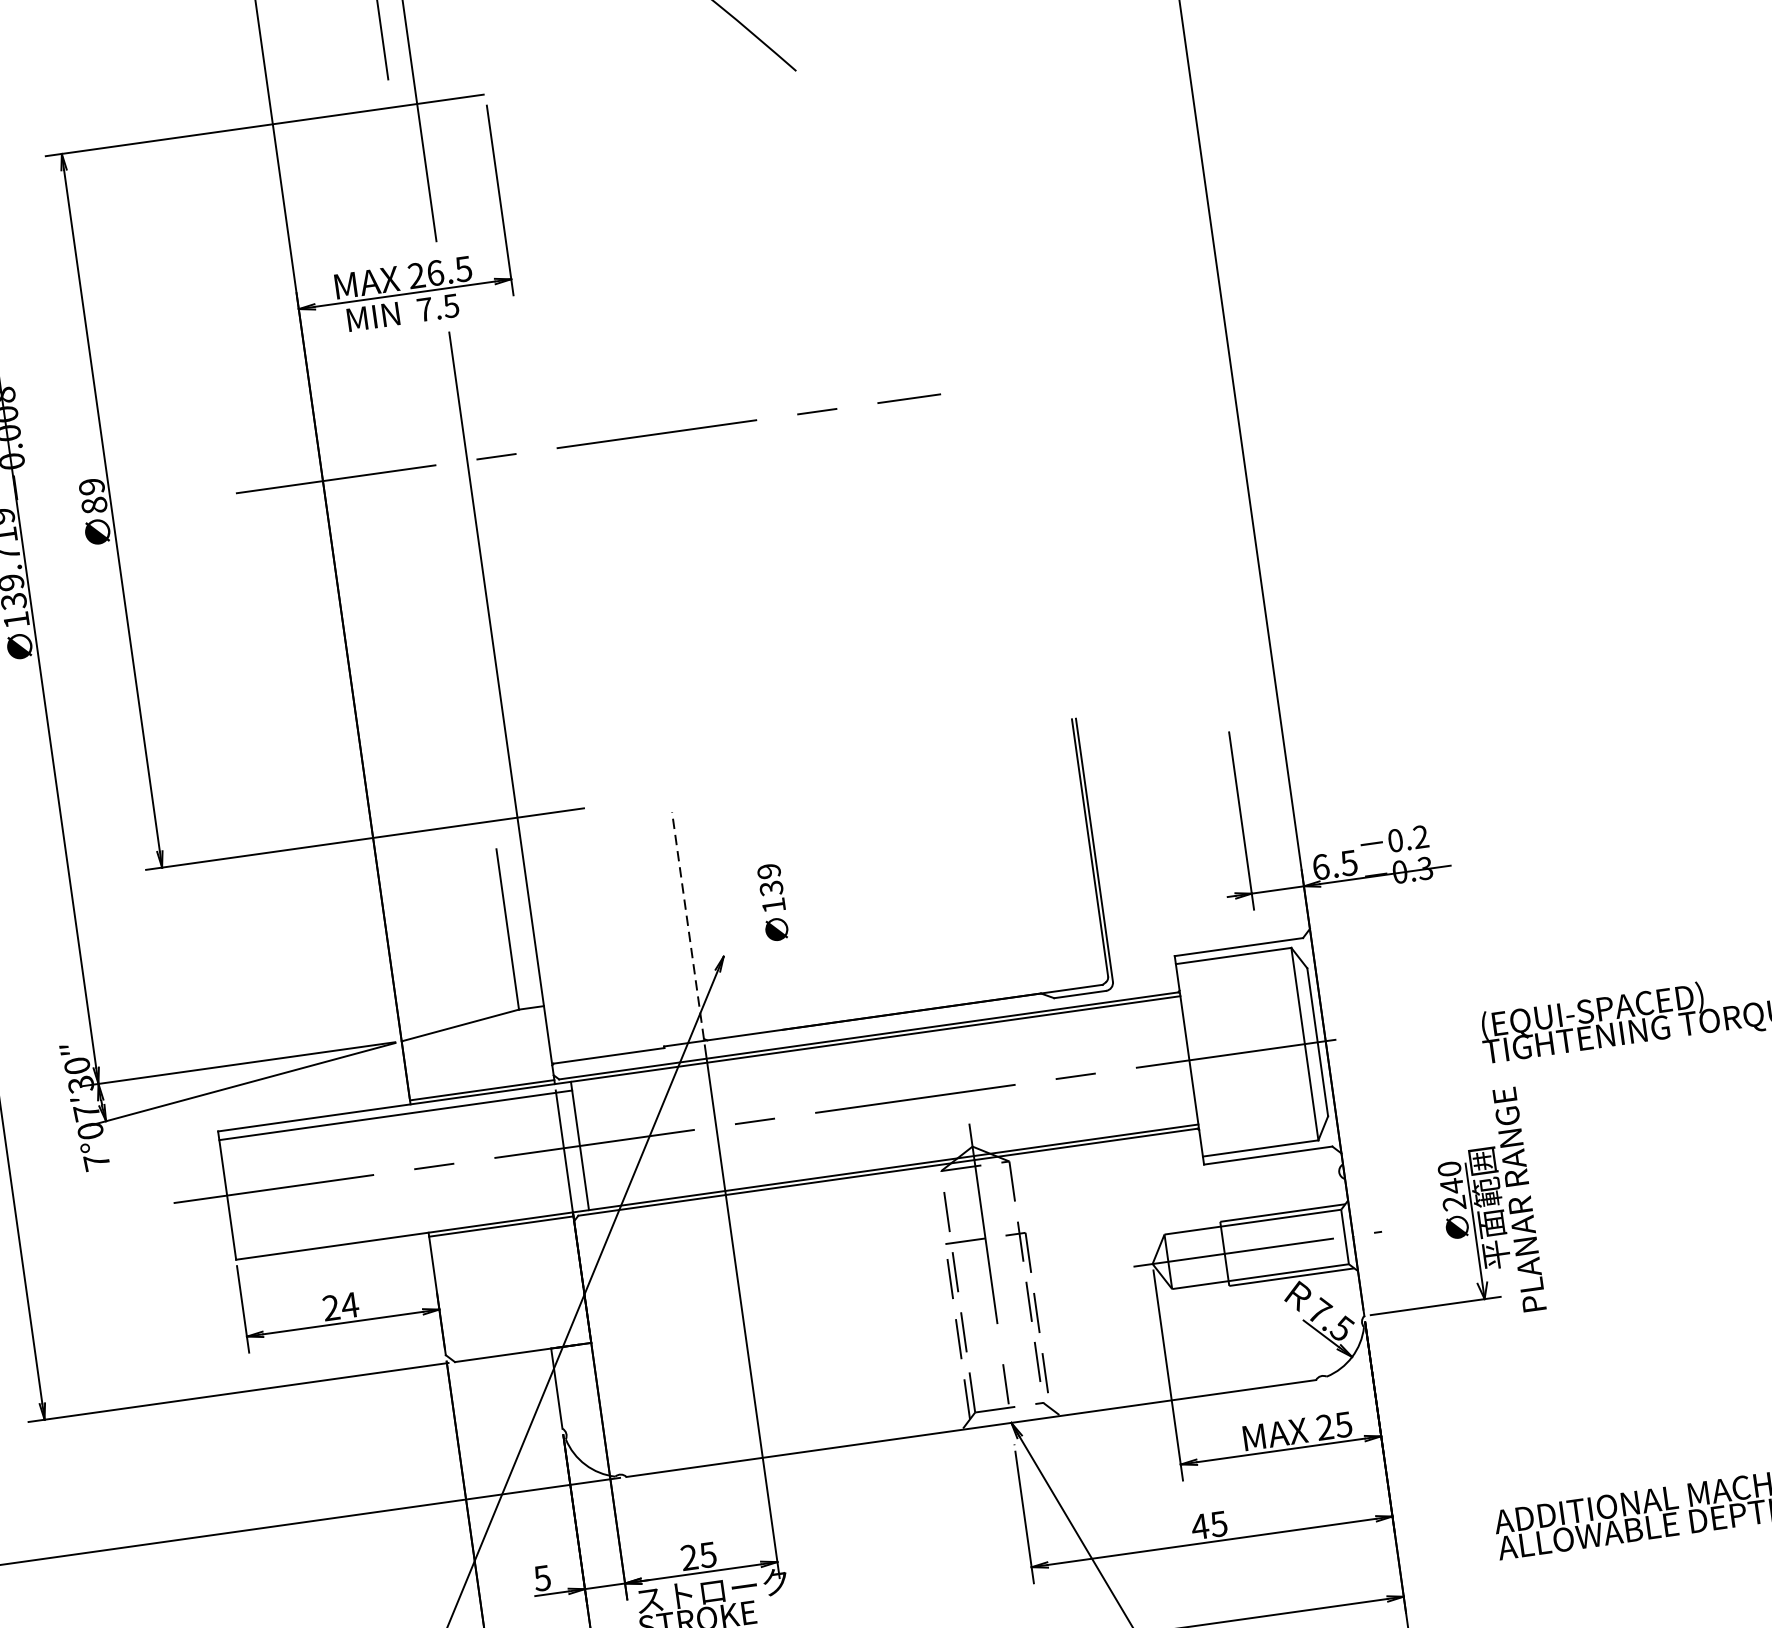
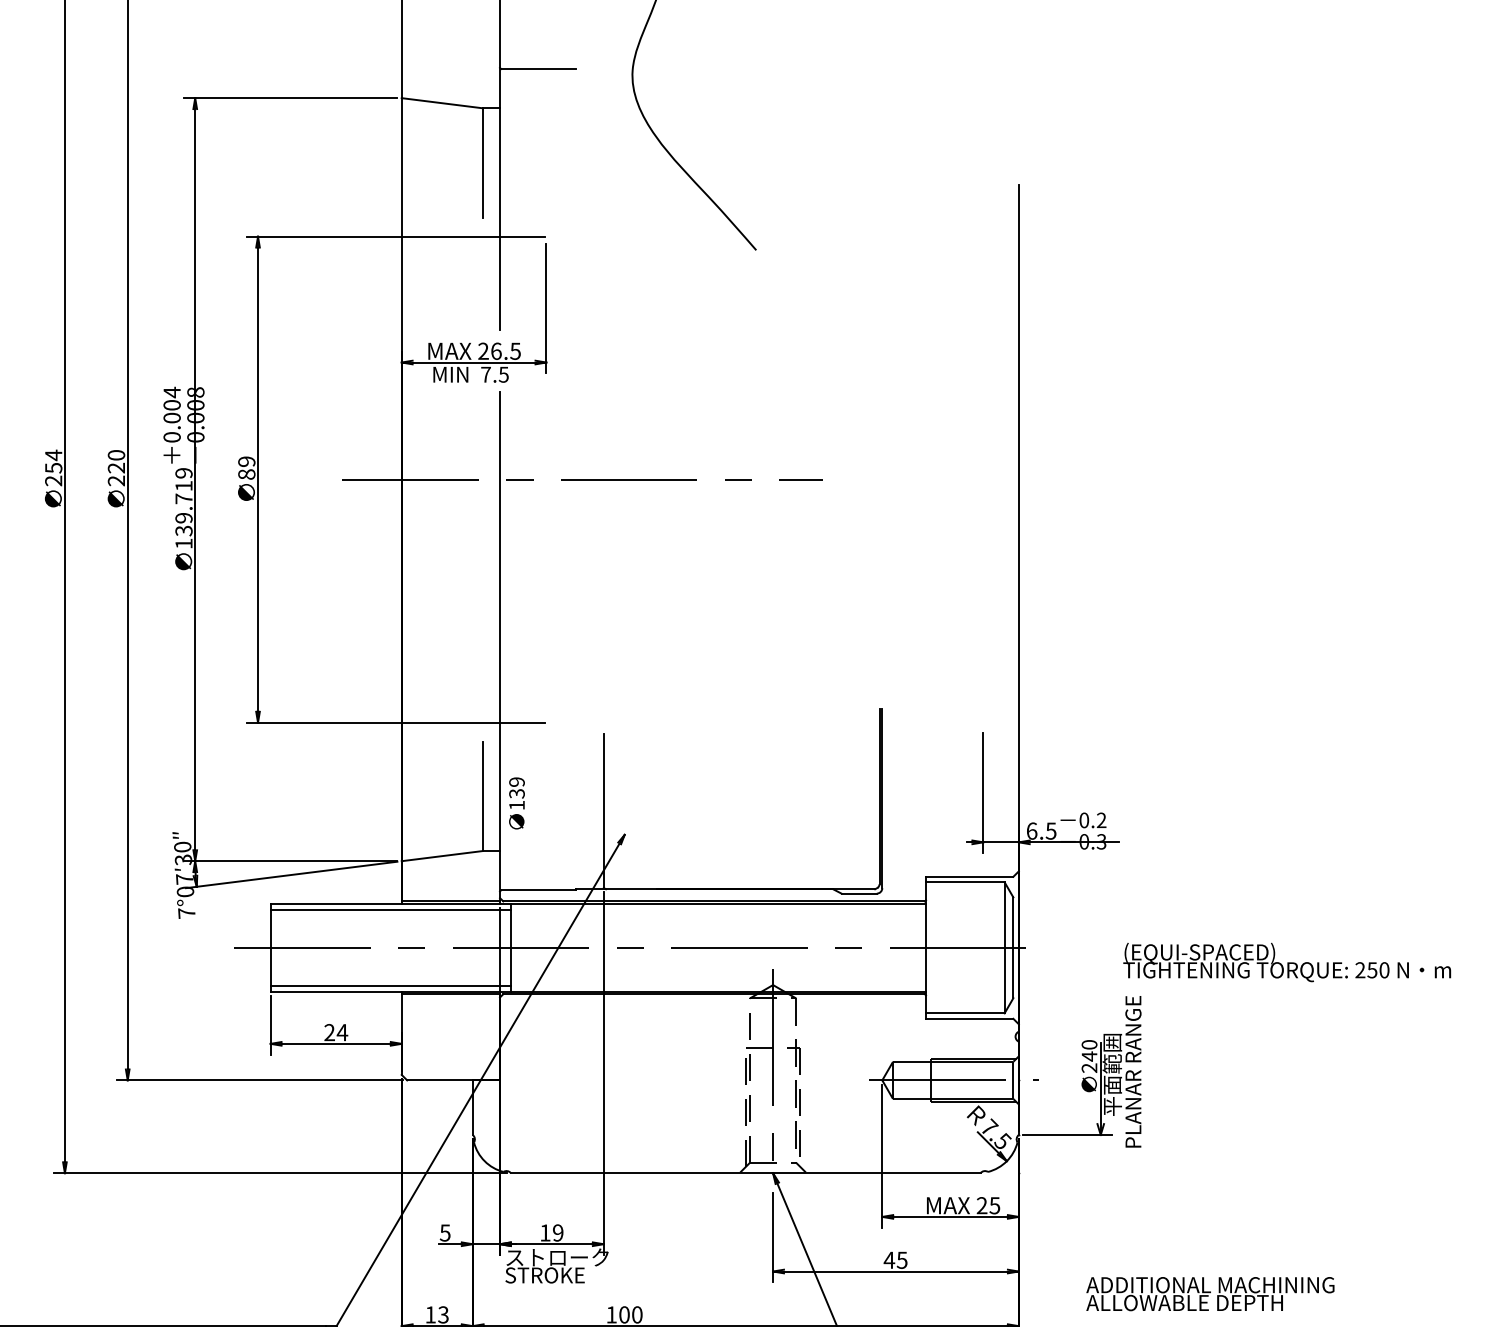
text: (772, 902) -> (516, 803), moved
line: (687, 925) -> (603, 810), dashed -> solid
line: (410, 1226) -> (390, 985), added
text: (698, 1555) -> (551, 1232), 25 -> 19

